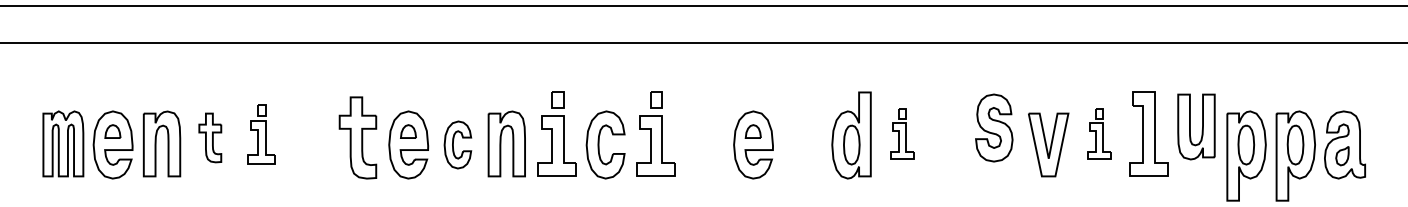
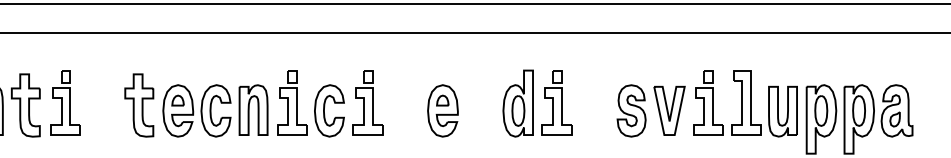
part: (1196, 126) -> (783, 111), moved
part: (994, 127) -> (631, 110), moved
part: (261, 133) -> (65, 102), size x1.43
part: (901, 133) -> (556, 102), size x1.67
part: (1098, 133) -> (707, 102), size x1.67
part: (210, 137) -> (26, 105), size x1.67
part: (457, 144) -> (215, 110), size x1.43

